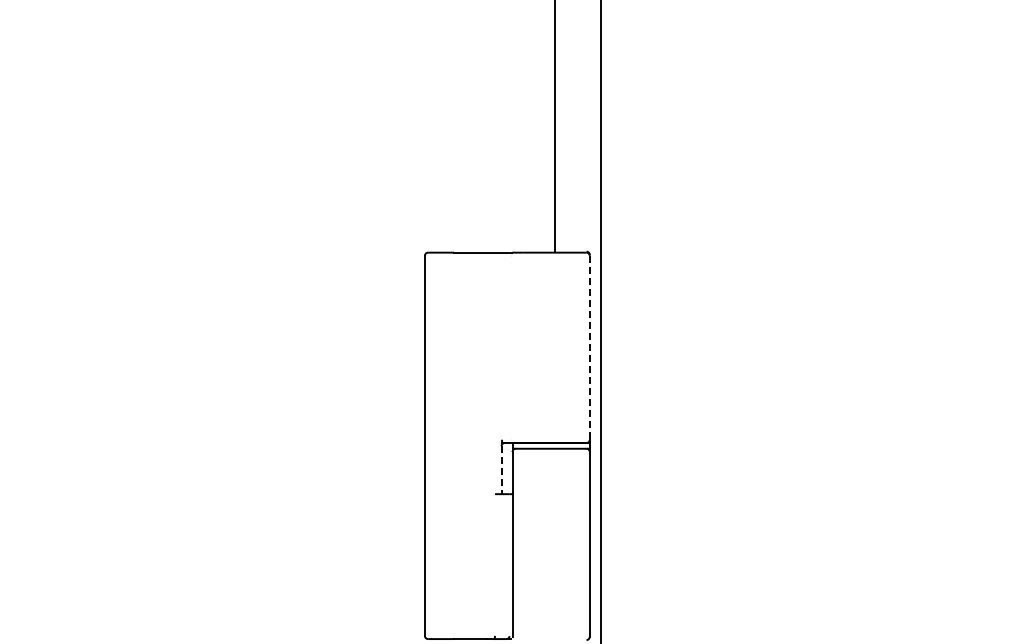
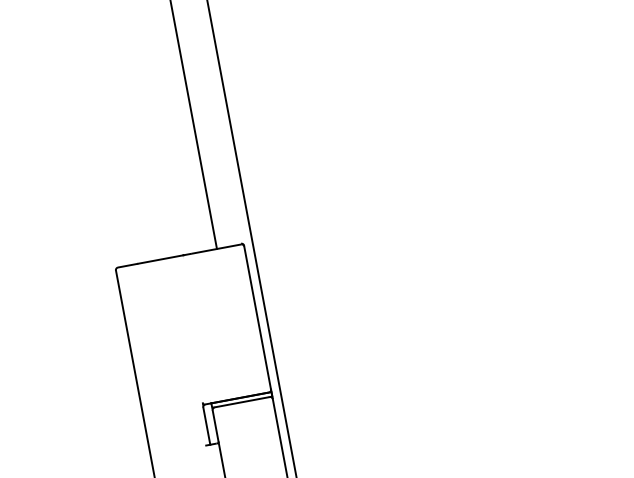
line: (589, 347) -> (257, 317), dashed -> solid
line: (501, 470) -> (206, 426), dashed -> solid

